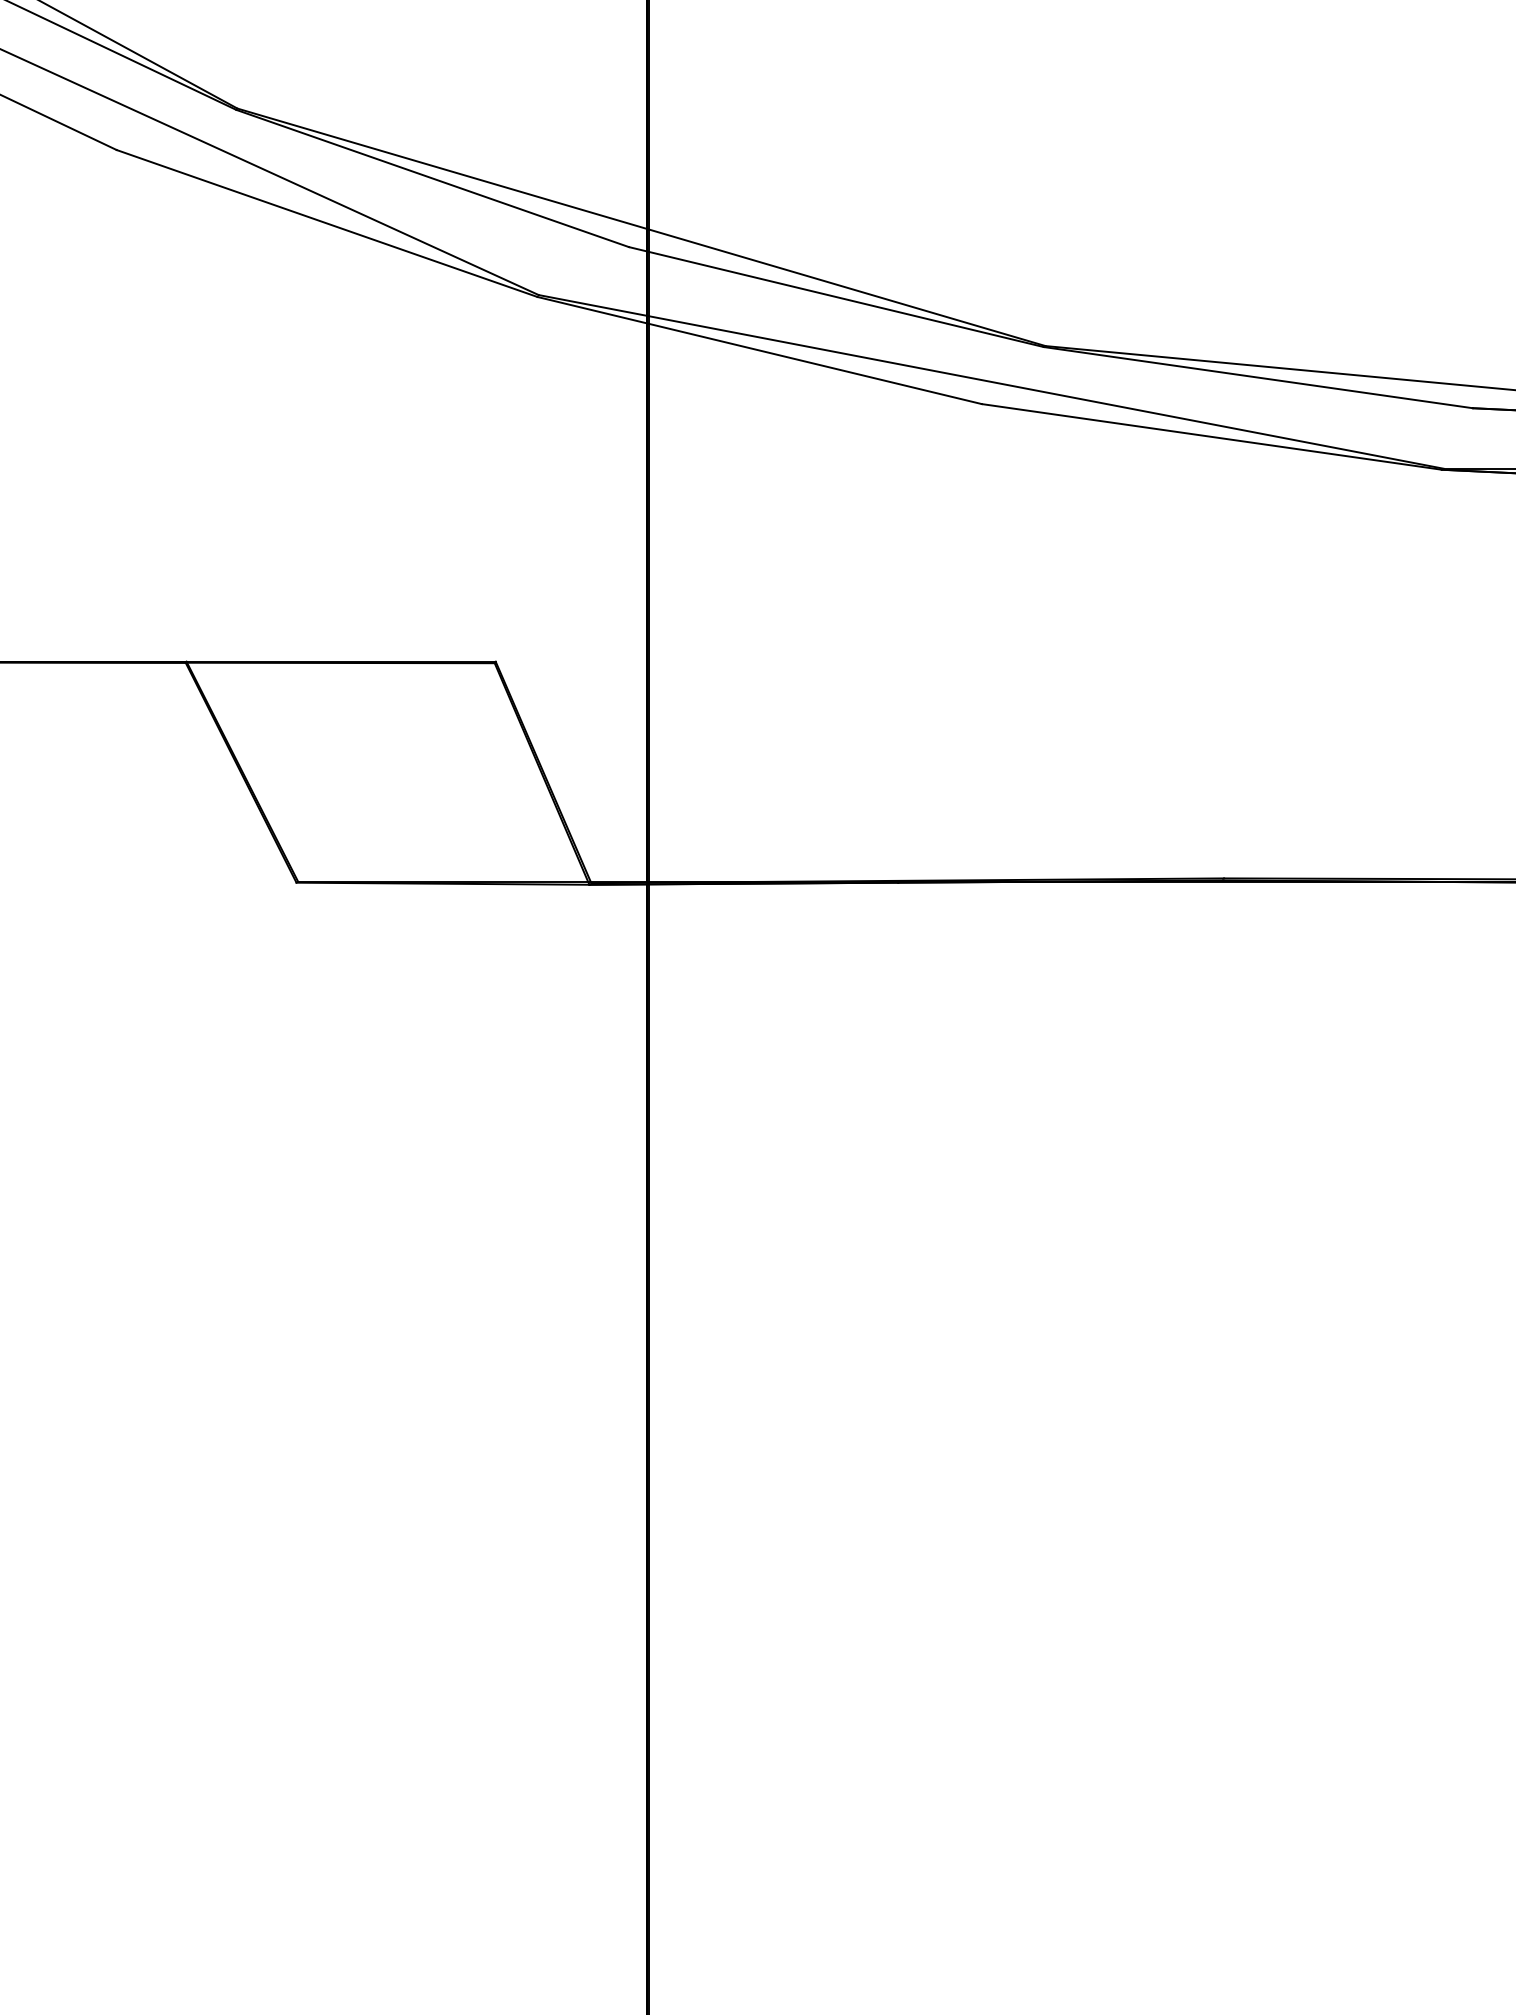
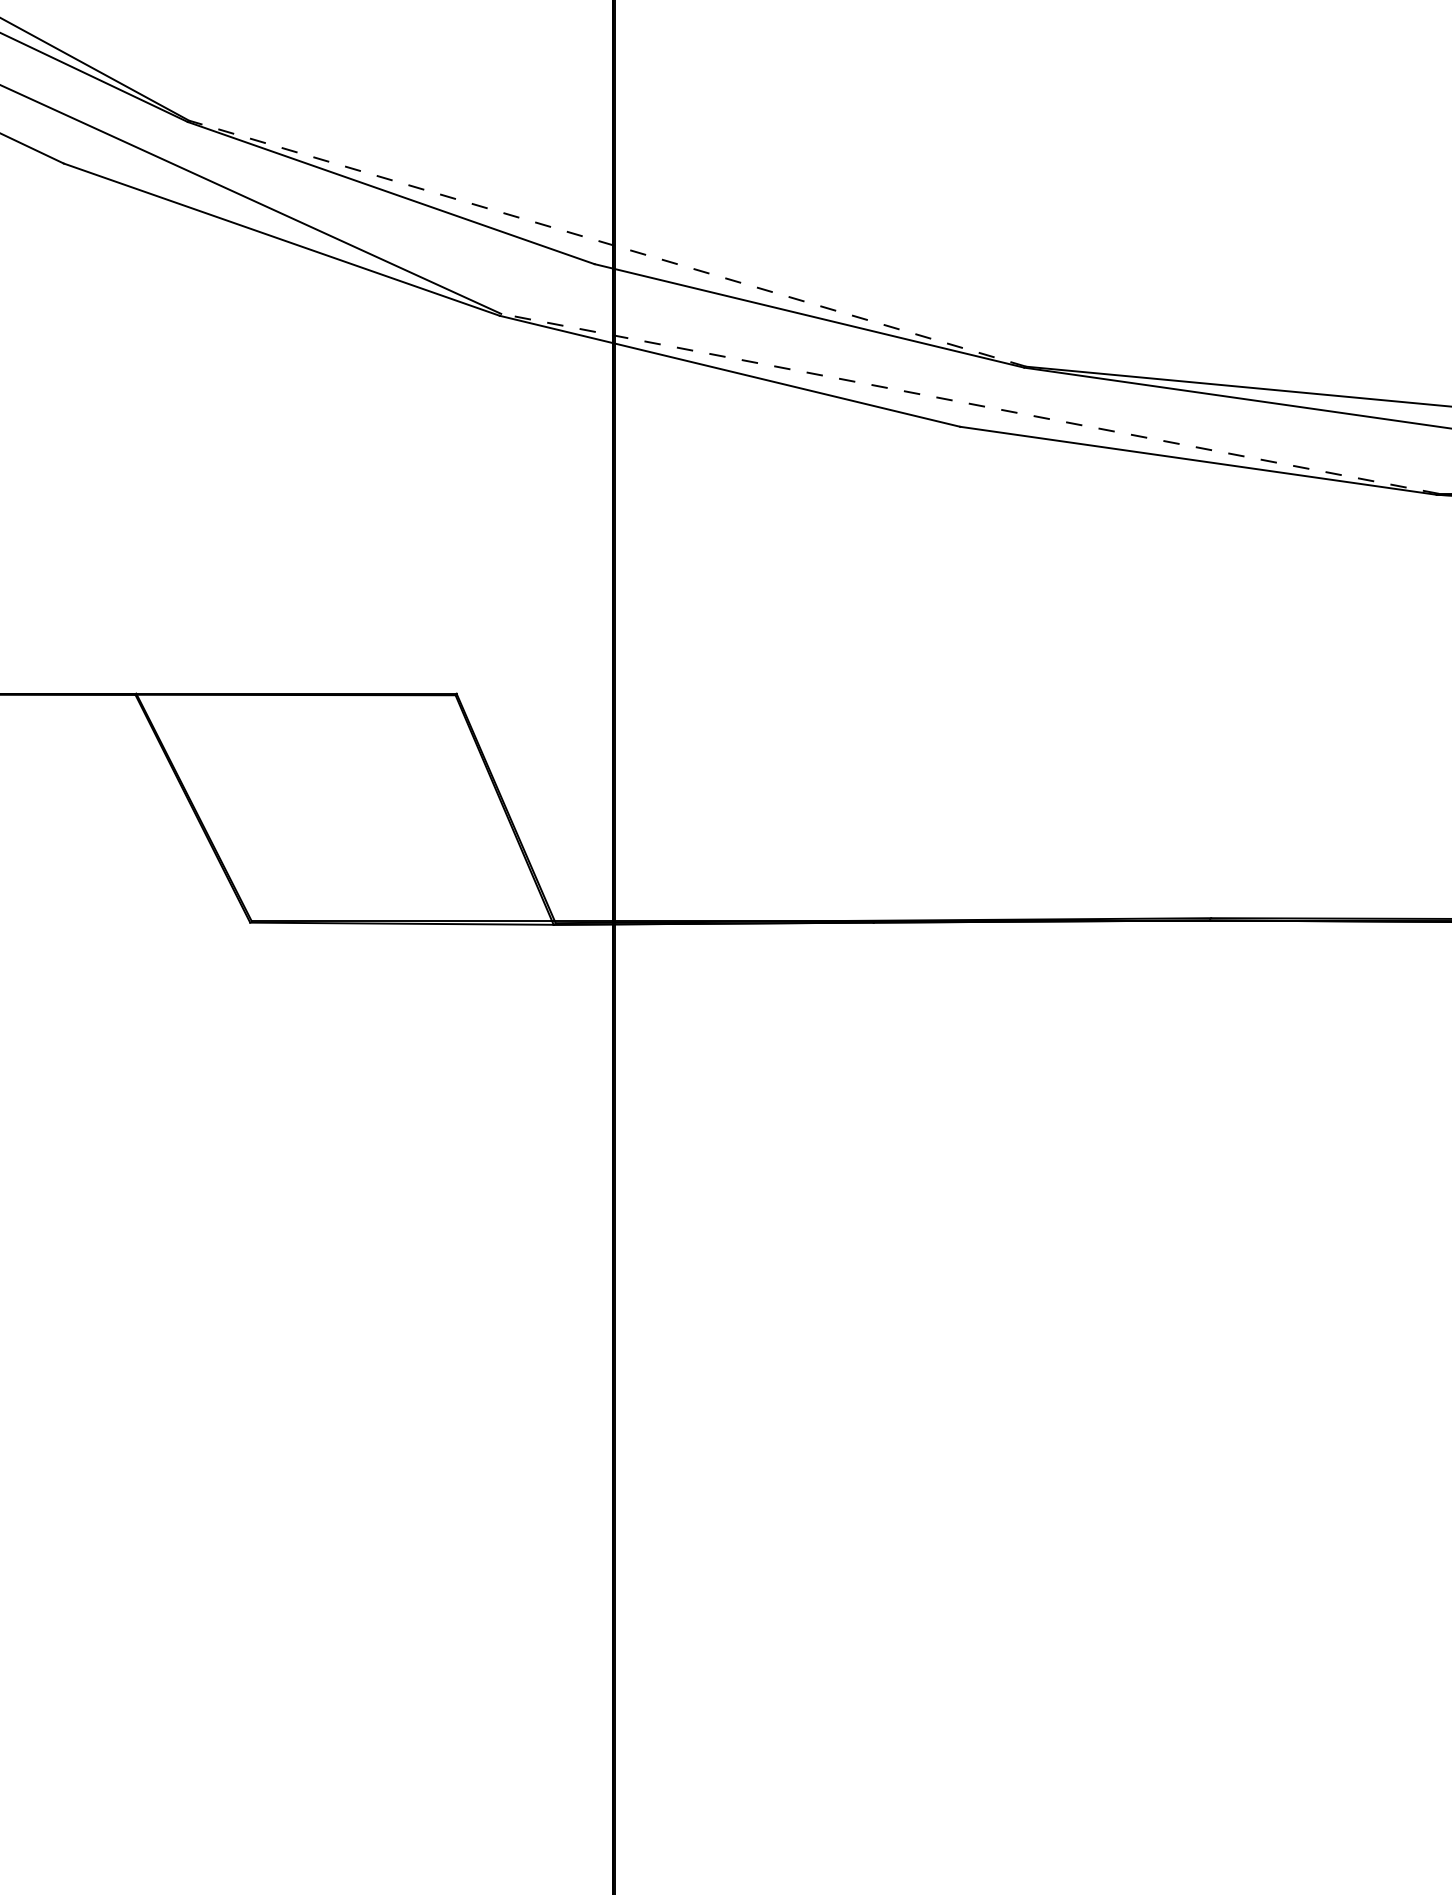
line: (641, 227) -> (607, 243), solid -> dashed
line: (991, 381) -> (970, 403), solid -> dashed

